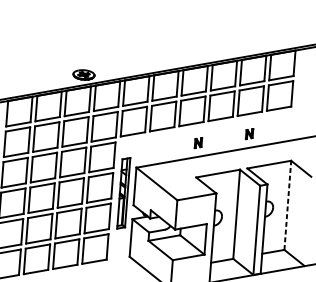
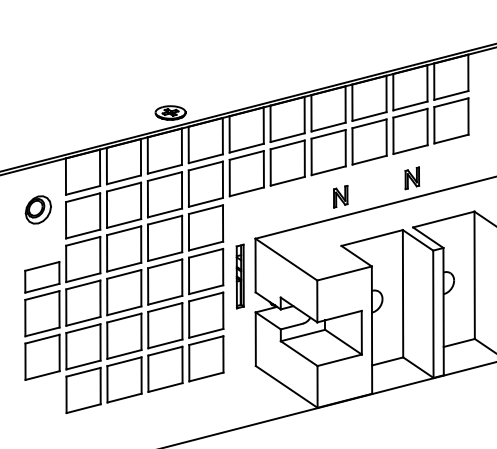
part: (249, 134) -> (412, 178), size x1.43
part: (198, 142) -> (340, 196), size x1.43
part: (123, 193) -> (239, 276), size x0.62
line: (287, 205) -> (474, 275), dashed -> solid

